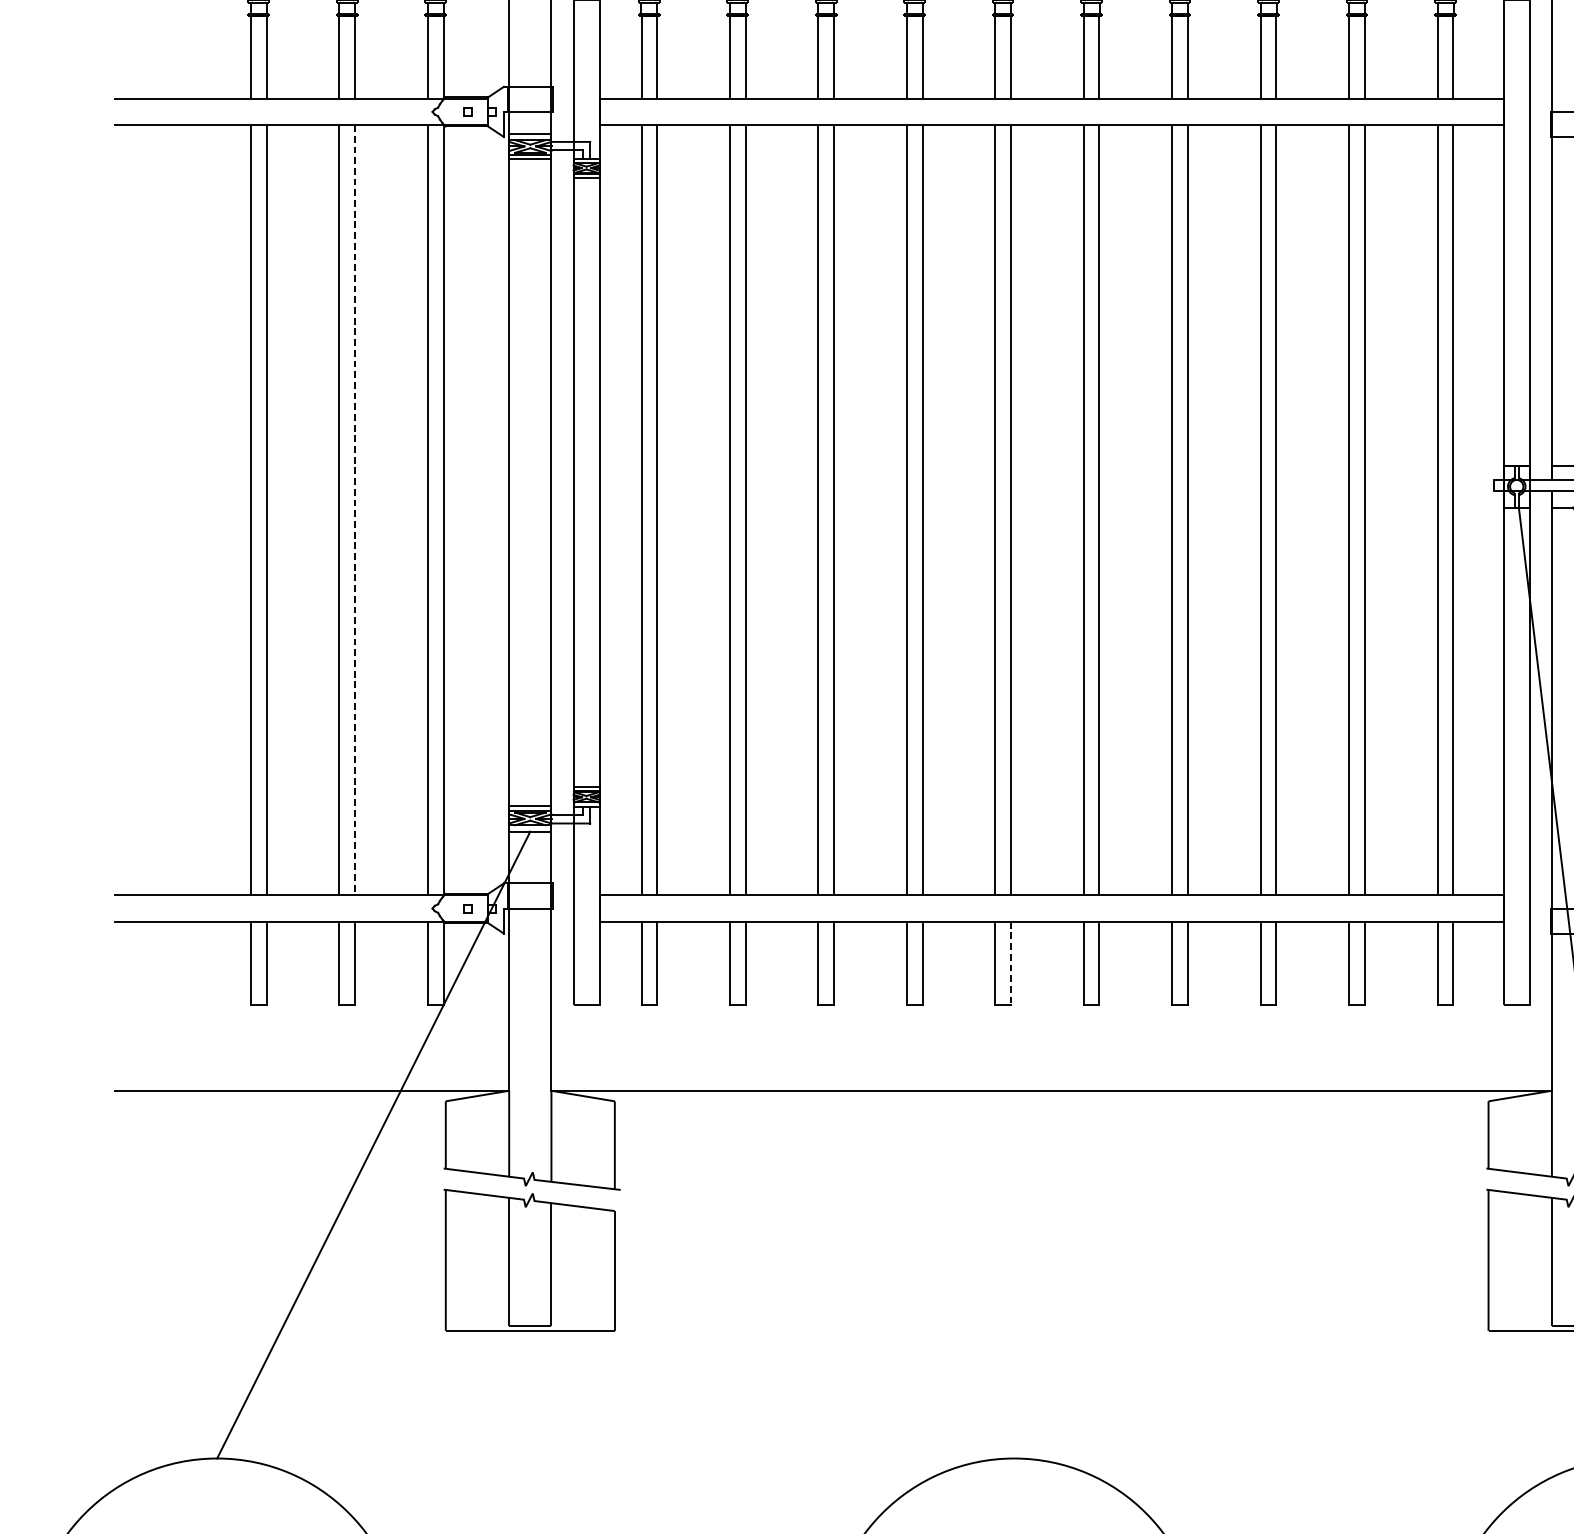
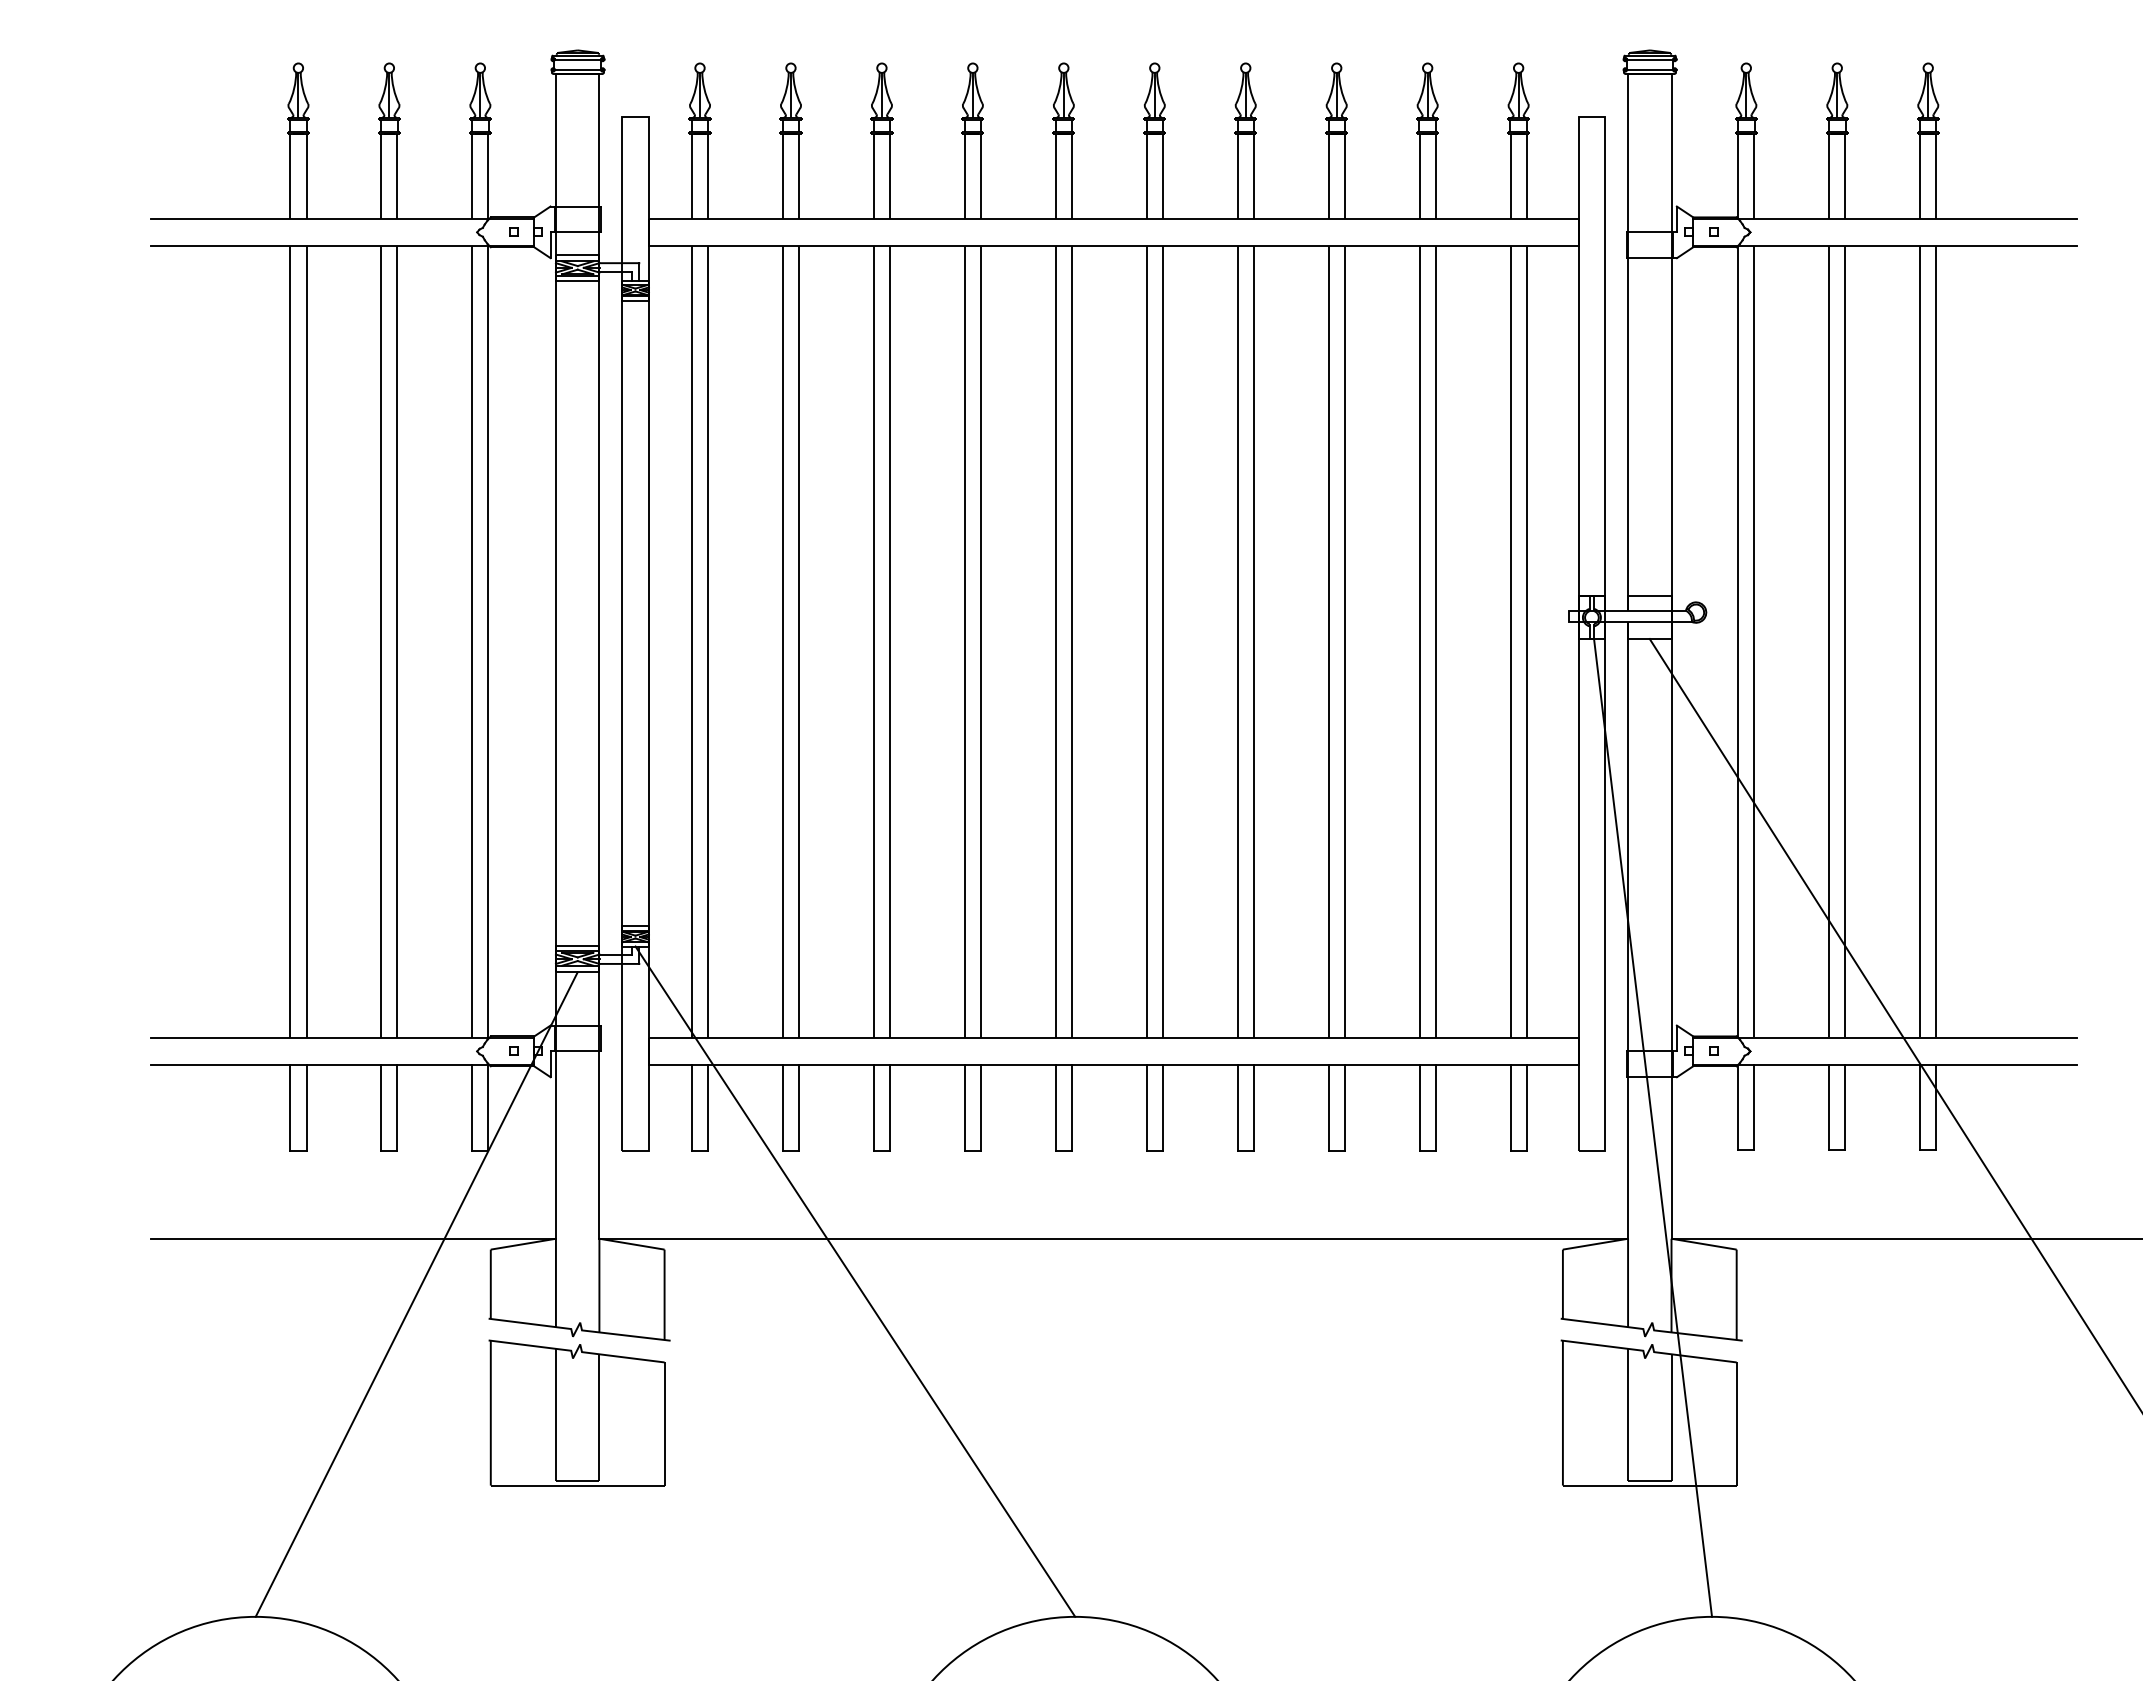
line: (355, 509) -> (397, 641), dashed -> solid
line: (1010, 963) -> (1071, 1107), dashed -> solid
line: (800, 1132) -> (855, 1281), added

